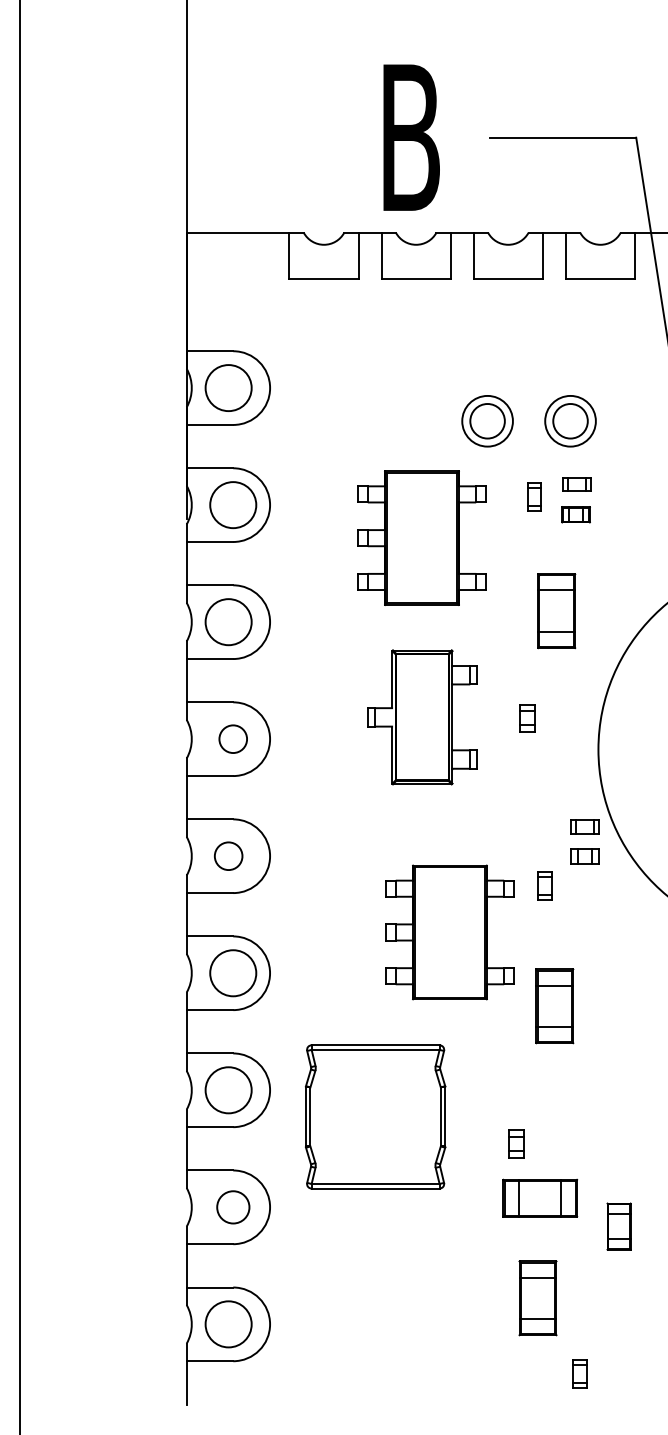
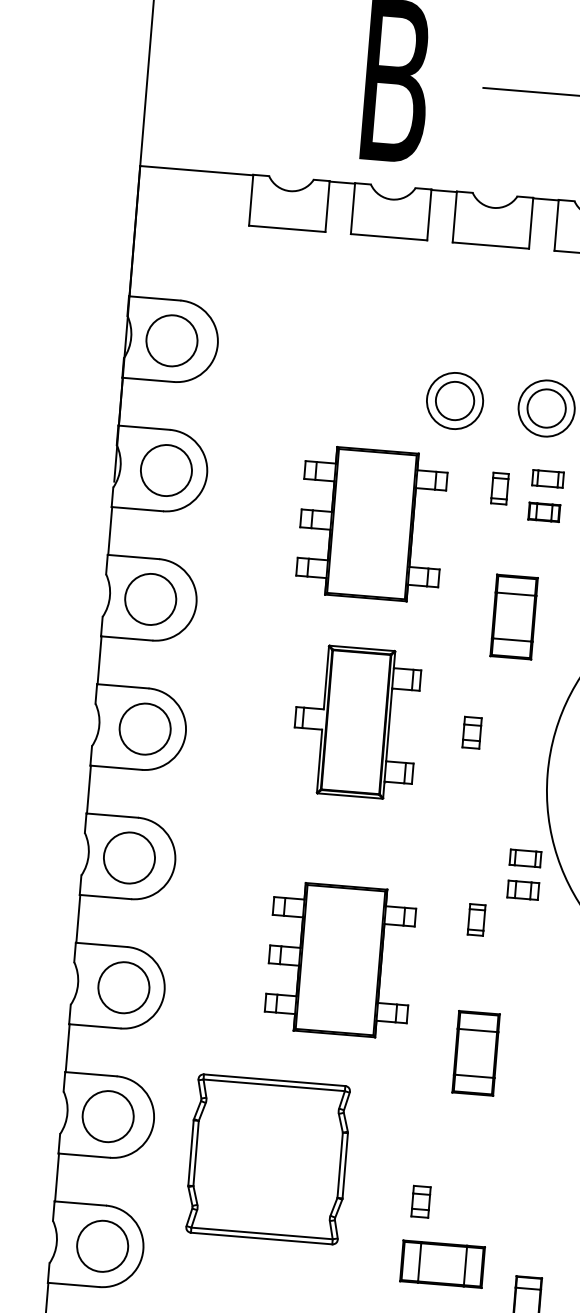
circle: (233, 739) -> (145, 729), size x1.67
circle: (228, 856) -> (129, 858), size x1.67
part: (449, 932) -> (339, 960), moved
circle: (233, 1207) -> (102, 1246), size x1.43

